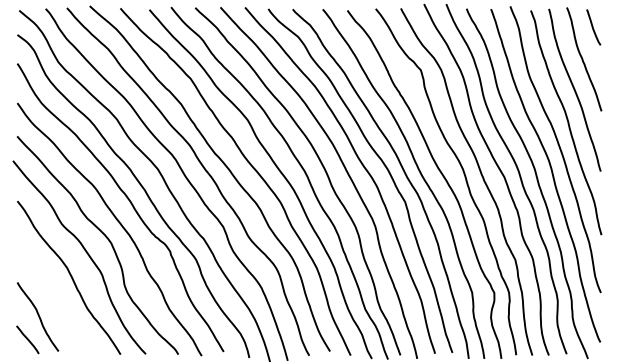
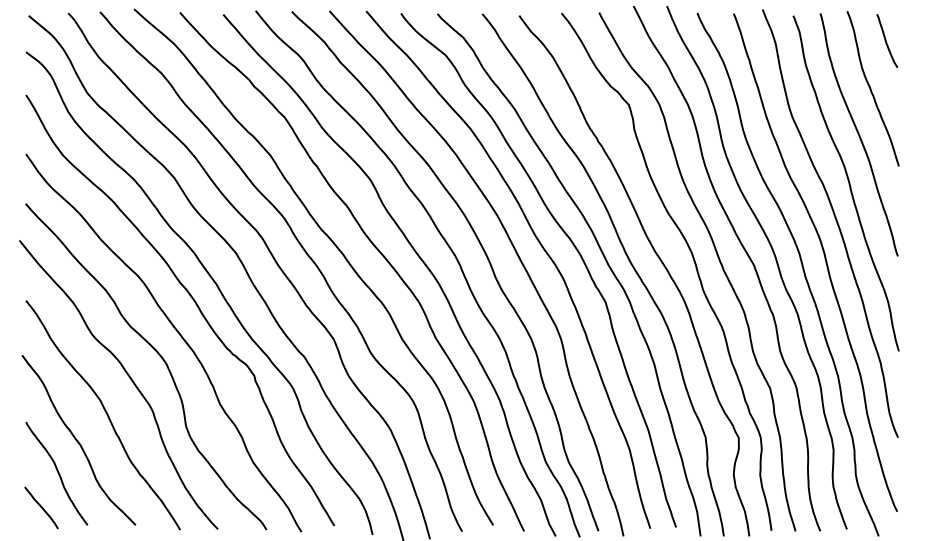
curve: (52, 294) -> (78, 440), added

